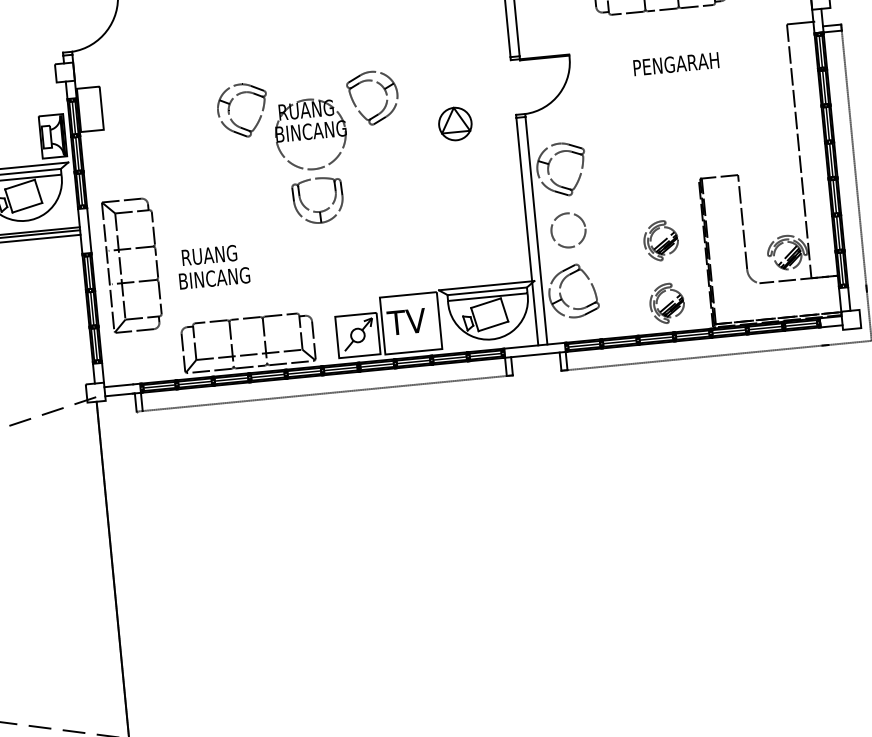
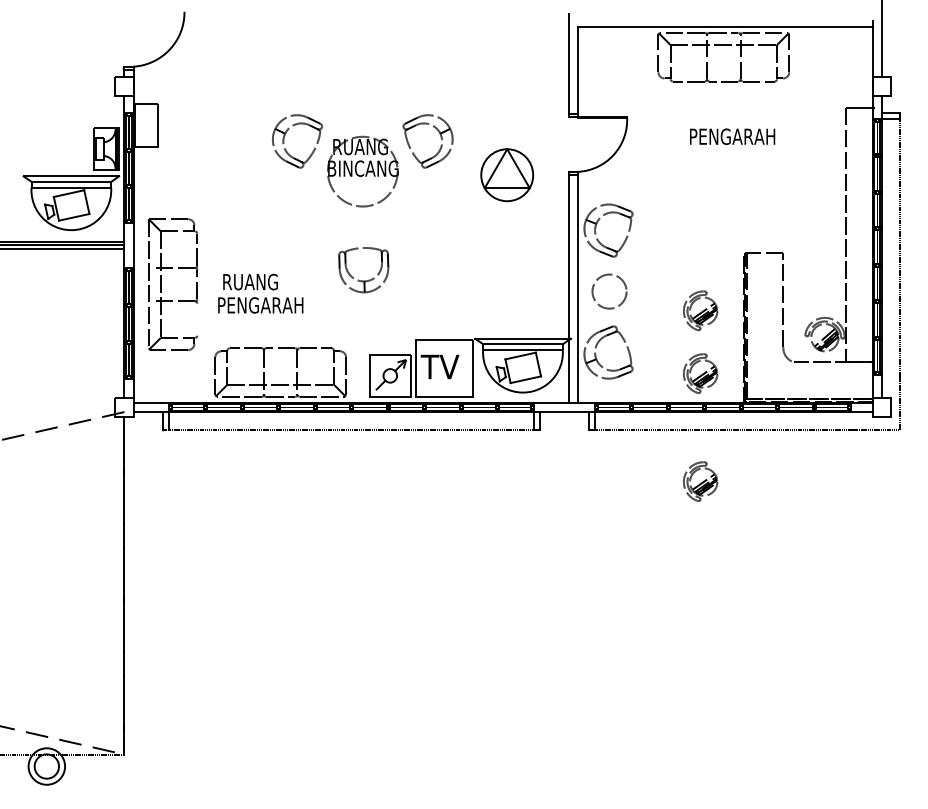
part: (455, 123) -> (507, 174), size x1.6
part: (318, 211) -> (363, 280), moved
text: (222, 277) -> (261, 305), BINCANG -> PENGARAH
line: (160, 297) -> (197, 319), removed
part: (677, 411) -> (700, 481), added

